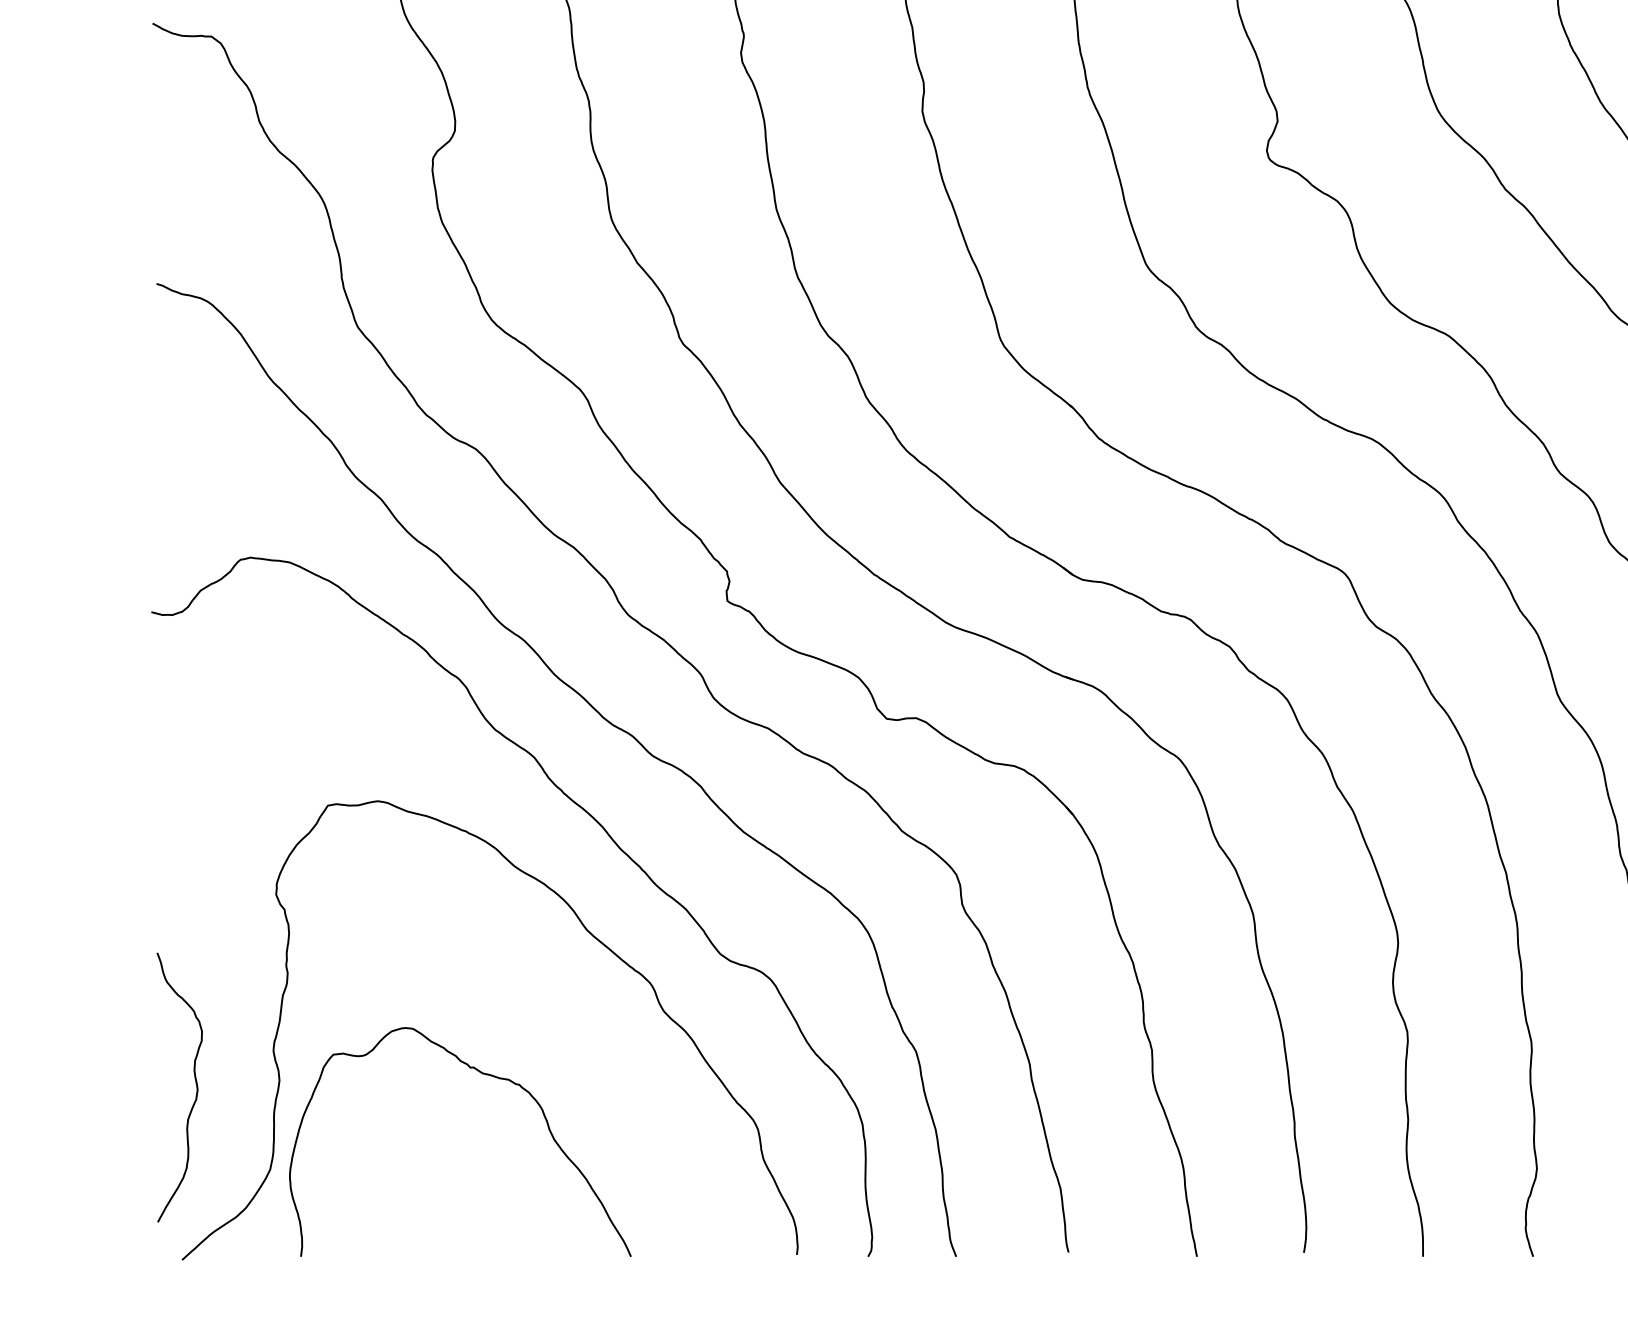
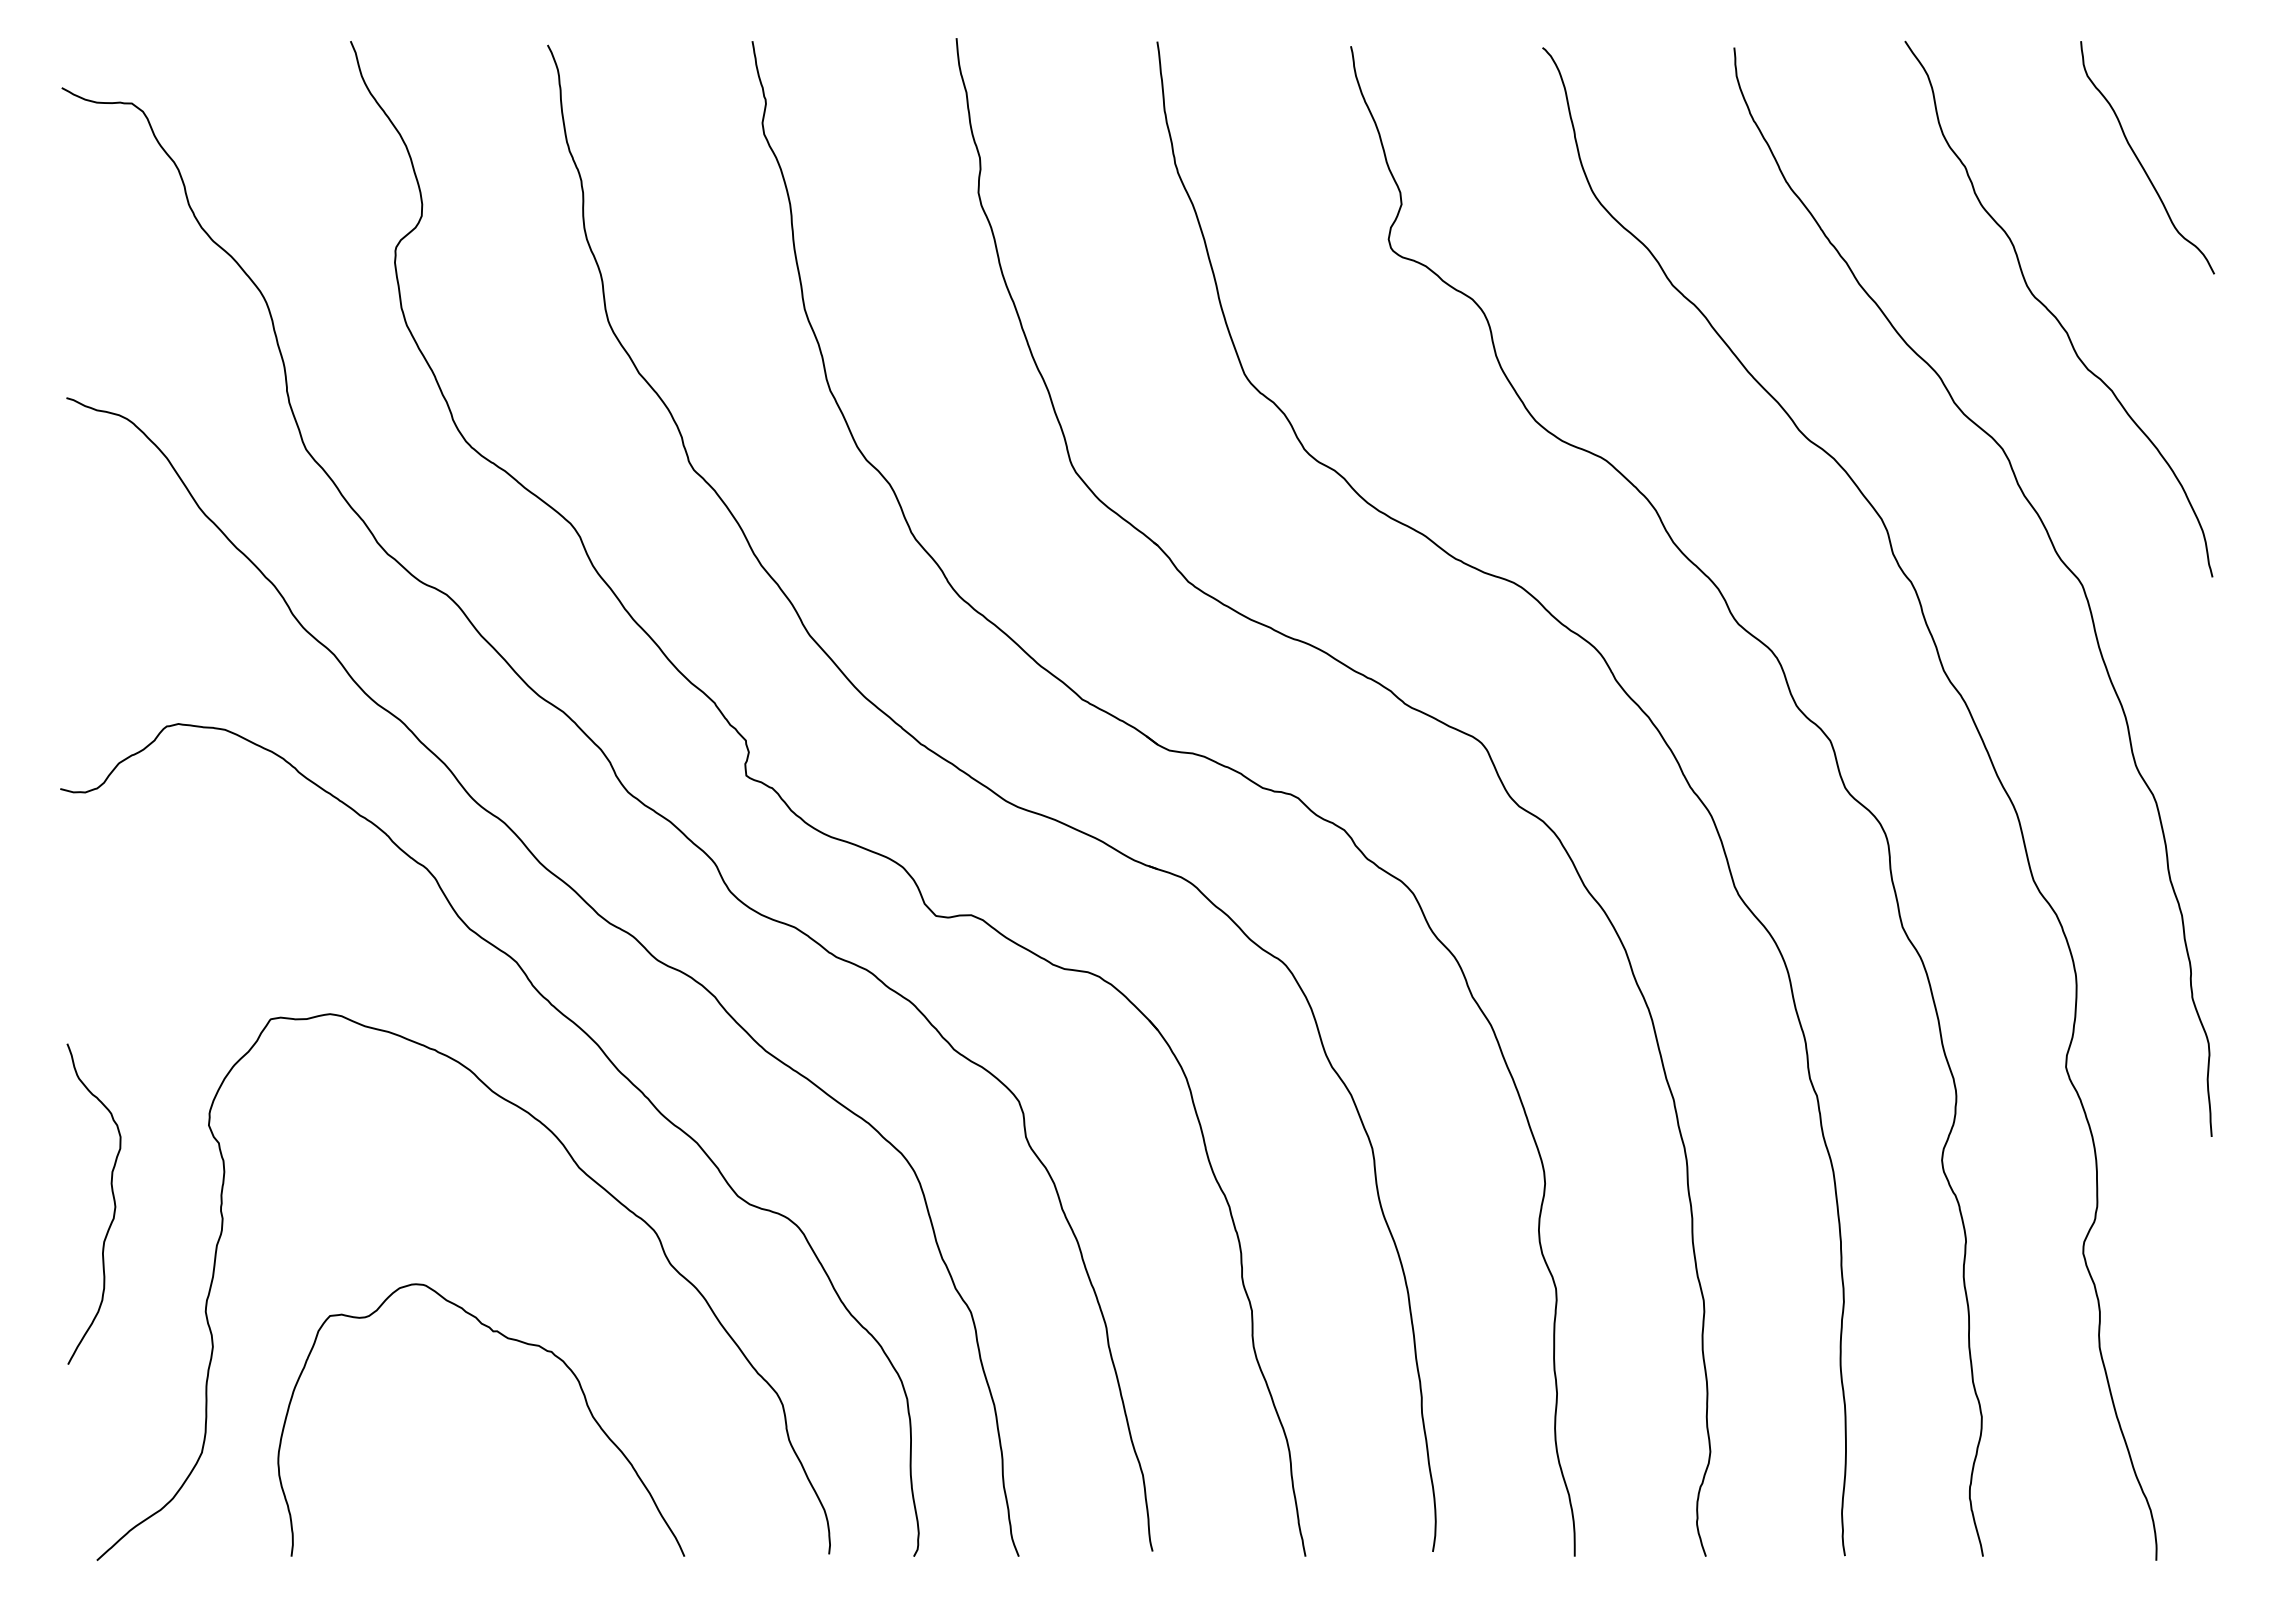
curve: (483, 1074) -> (508, 1339), moved
curve: (196, 1085) -> (113, 1201), moved

